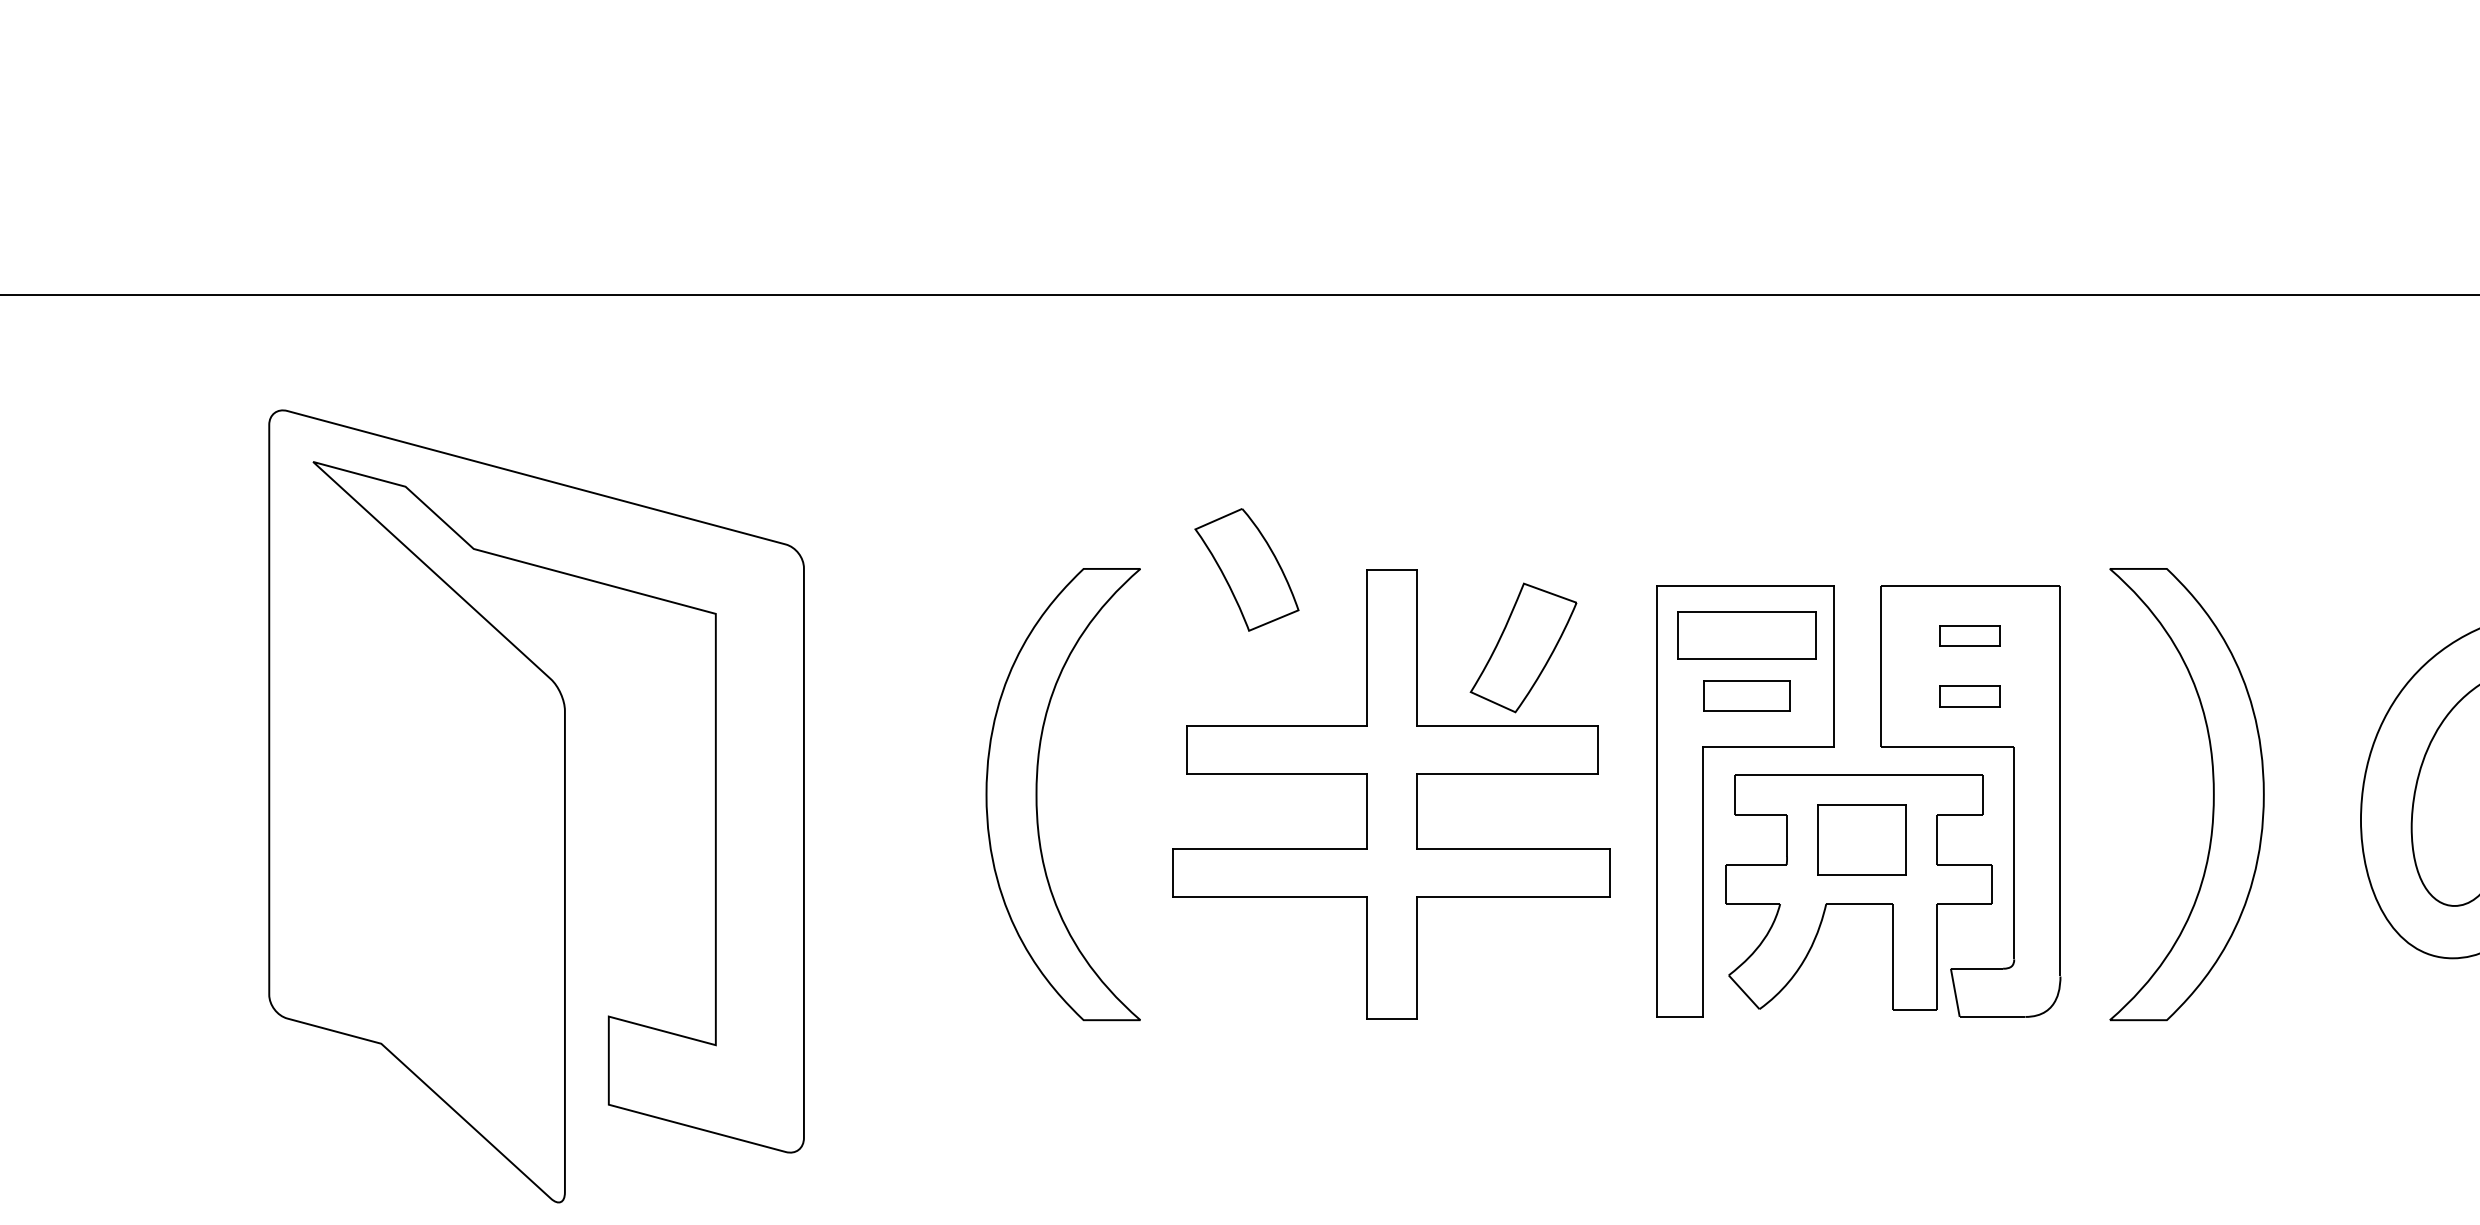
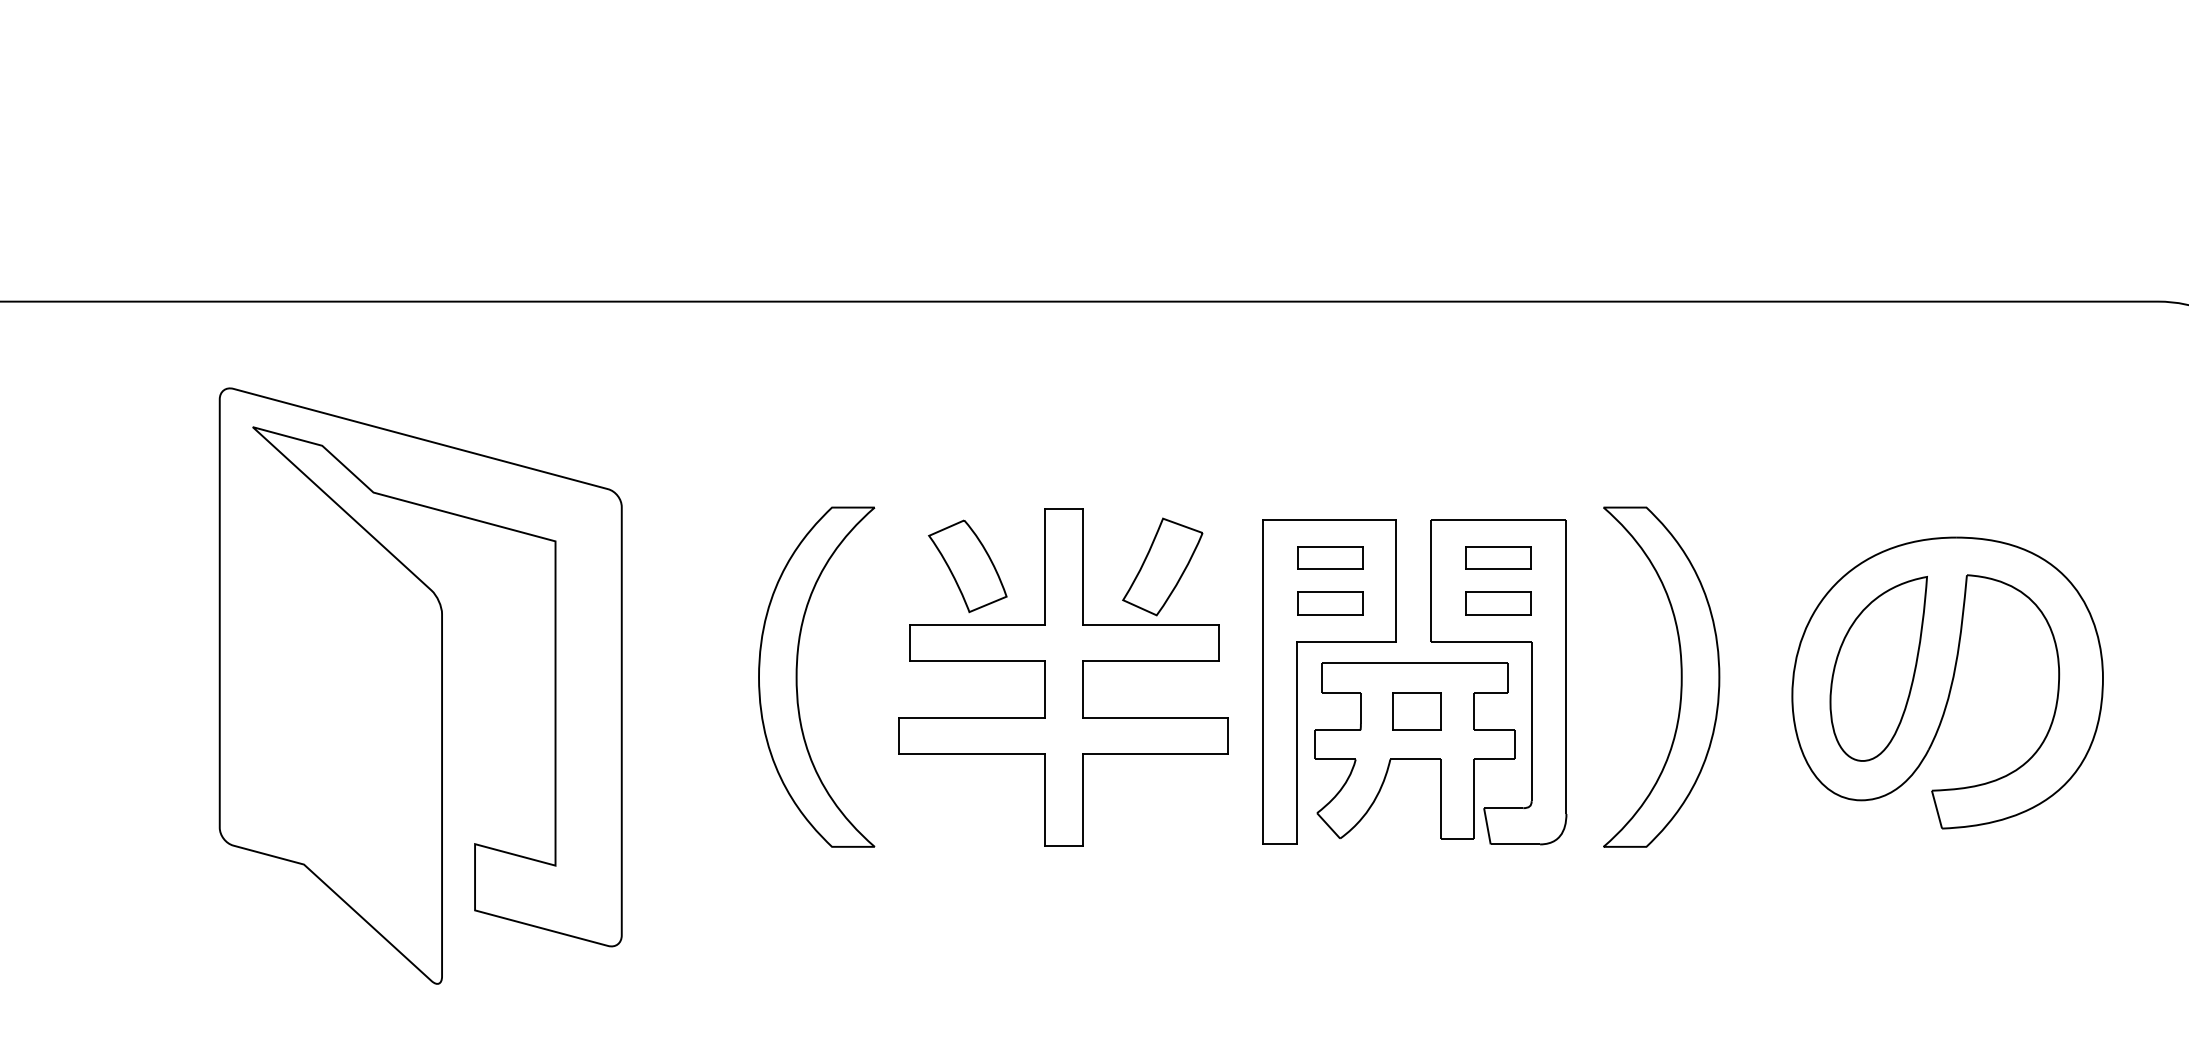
part: (1246, 570) -> (967, 566), moved
part: (1746, 635) -> (1330, 557), size x0.62
part: (1970, 635) -> (1498, 557), size x1.43
part: (1970, 696) -> (1498, 603), size x1.43
part: (1861, 840) -> (1416, 711), size x0.71

